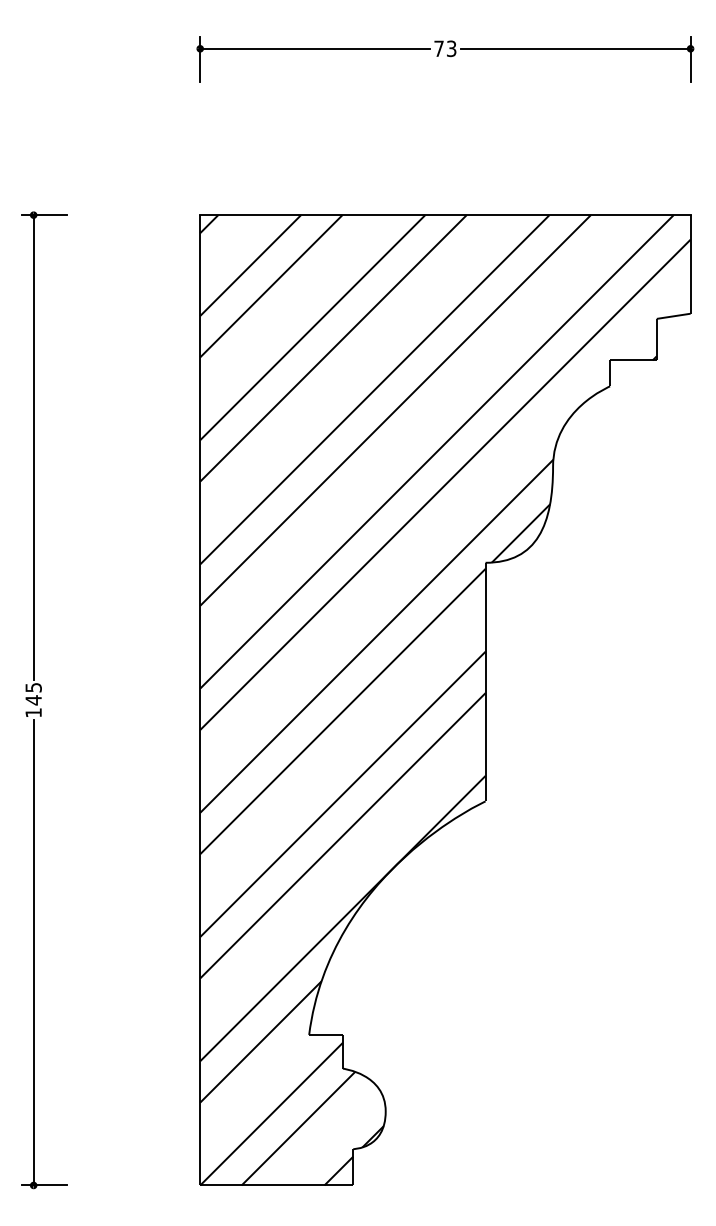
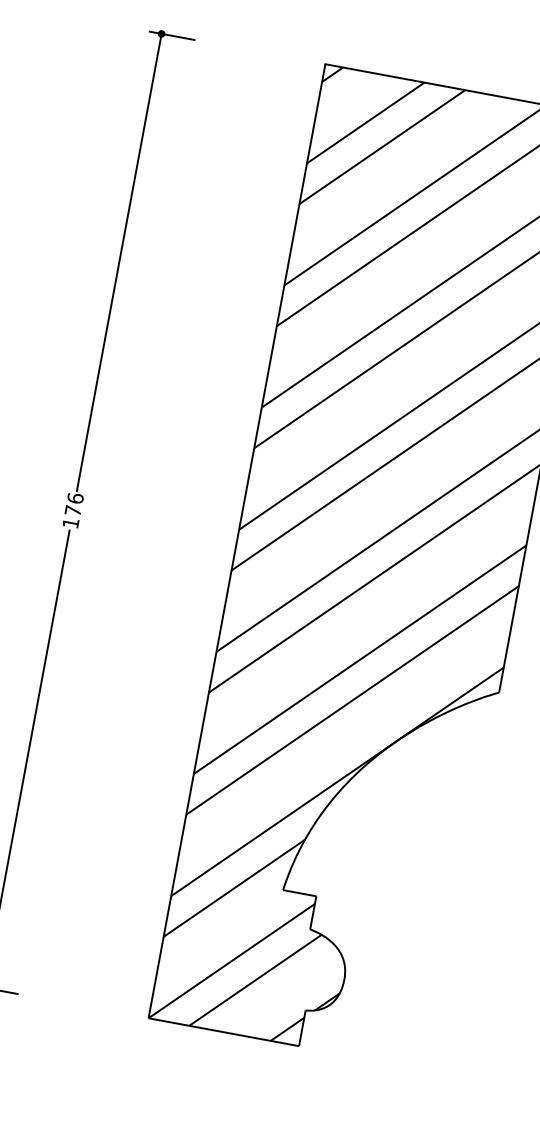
text: (33, 693) -> (74, 504), 145 -> 176

